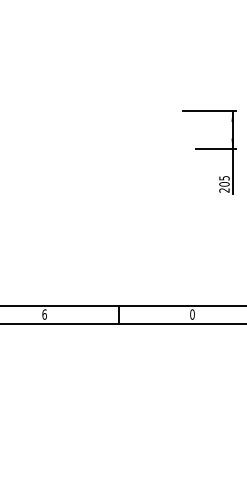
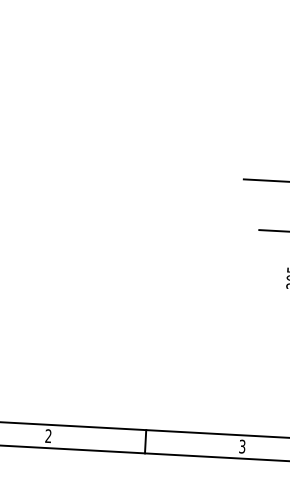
text: (44, 314) -> (48, 436), 6 -> 2
text: (192, 314) -> (242, 446), 0 -> 3

